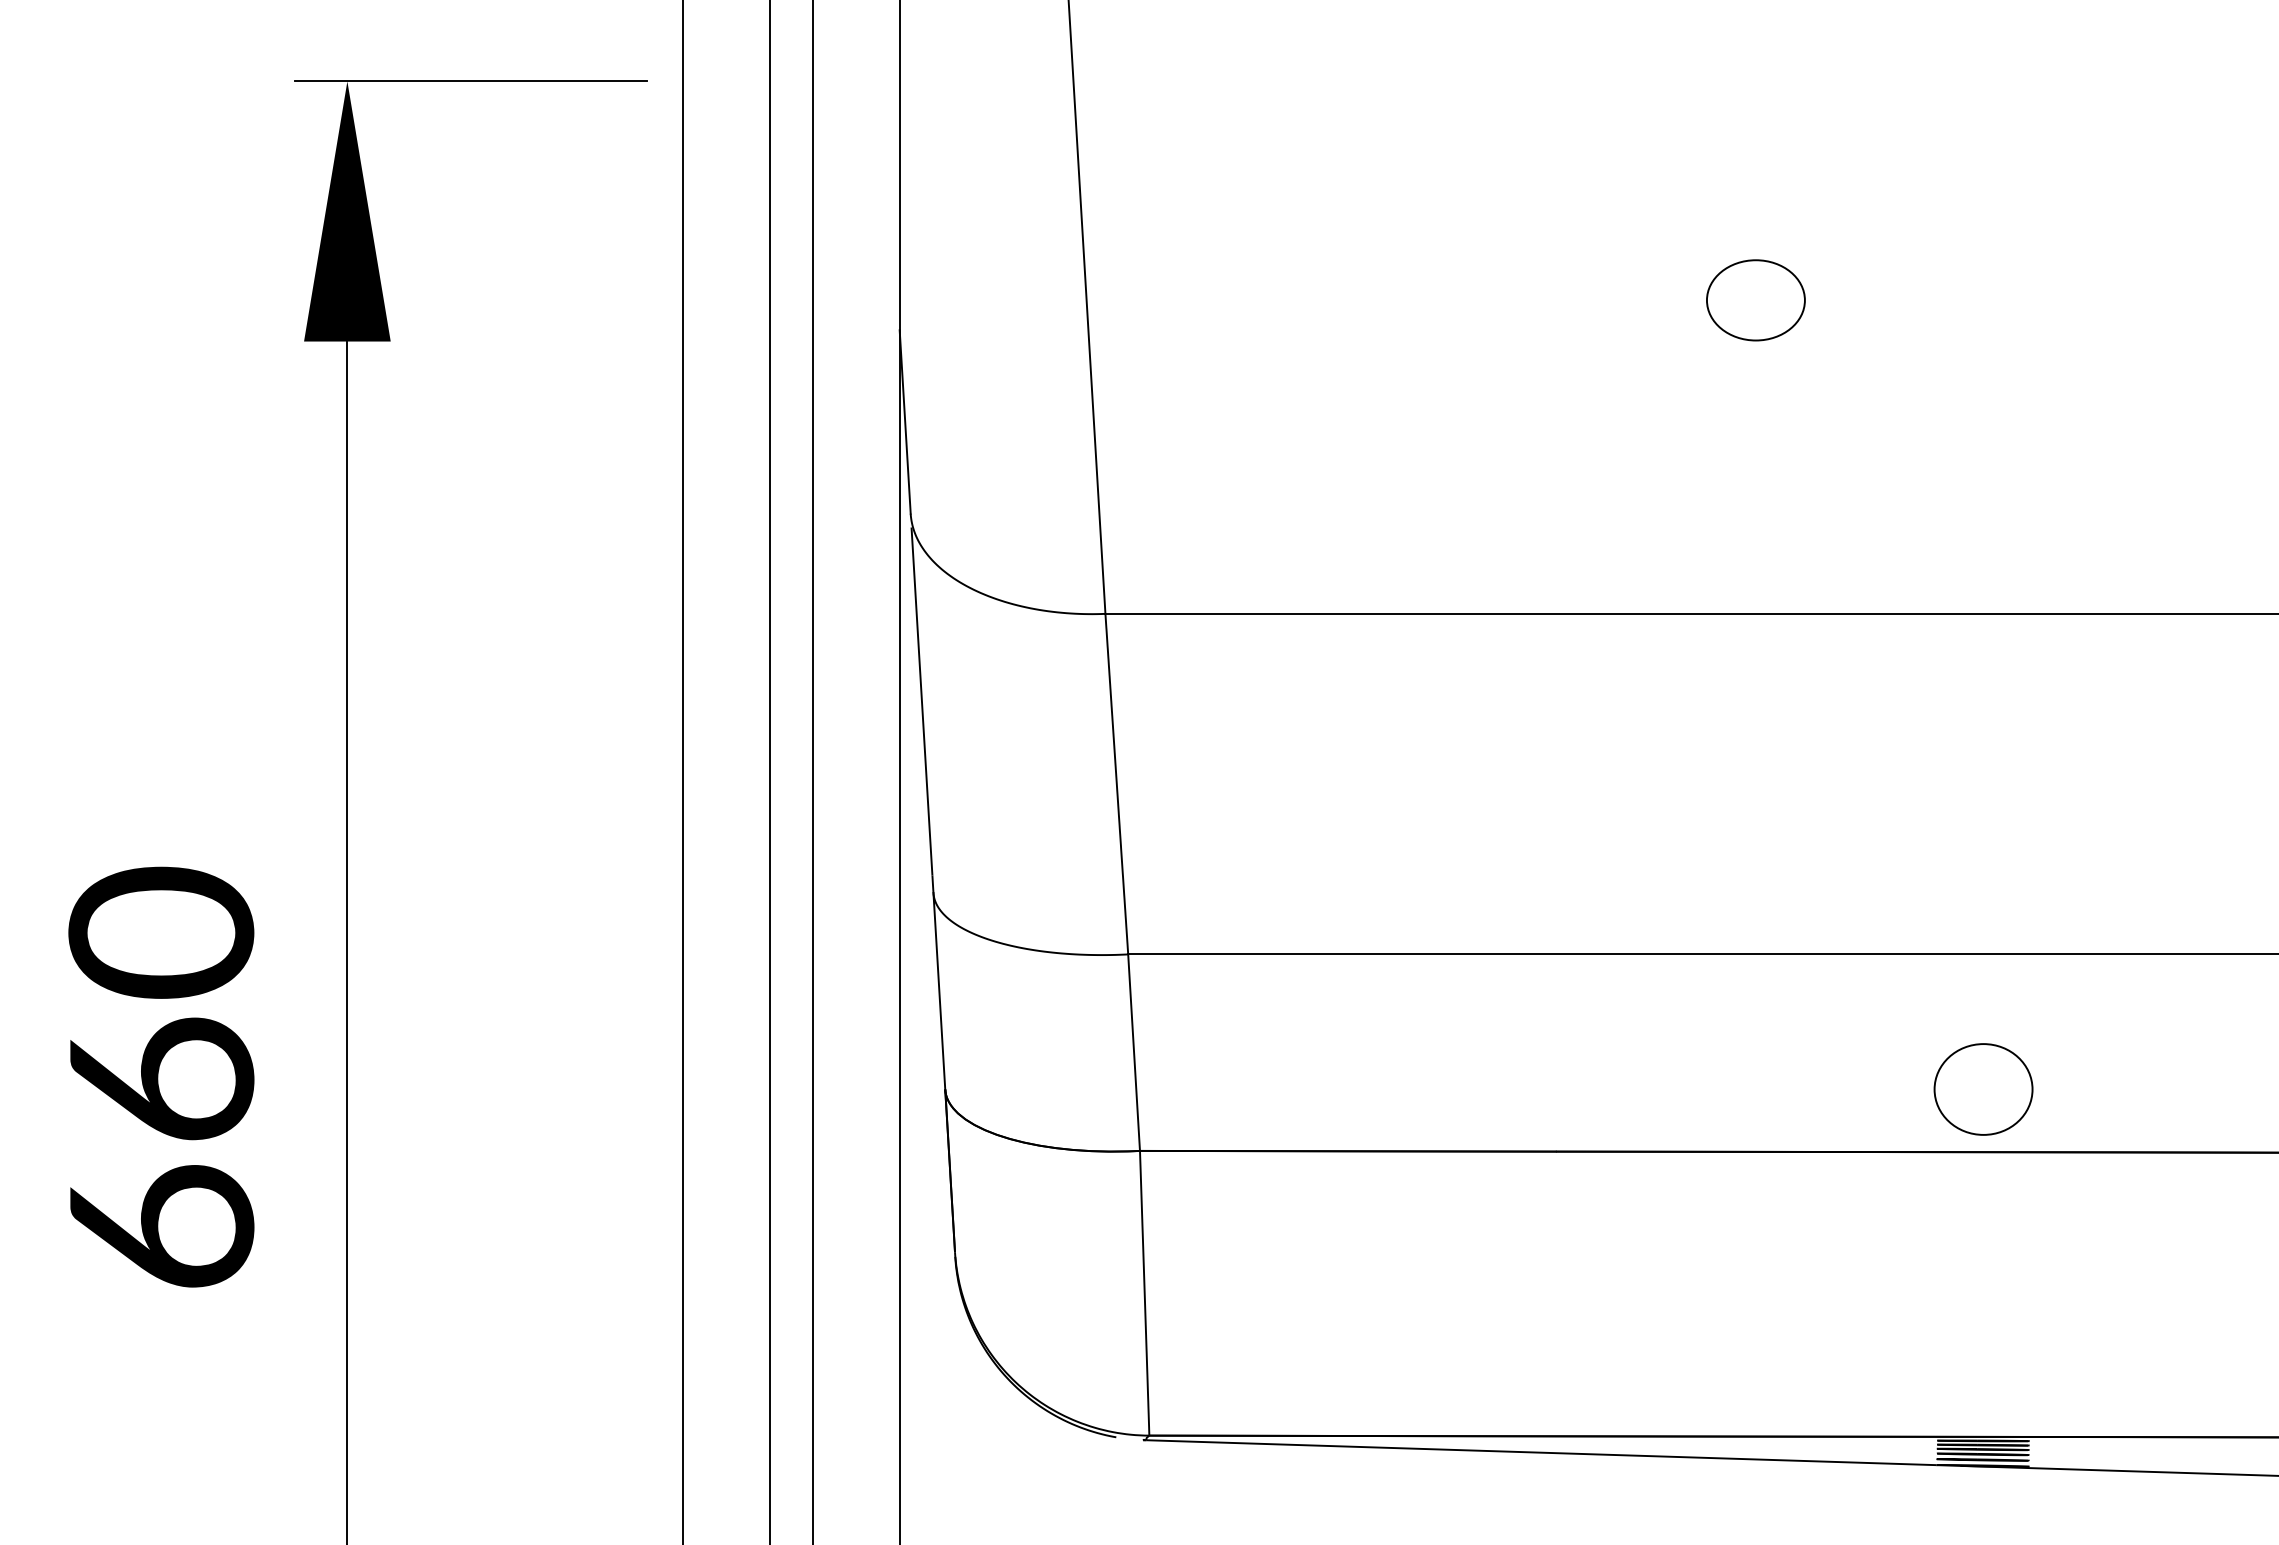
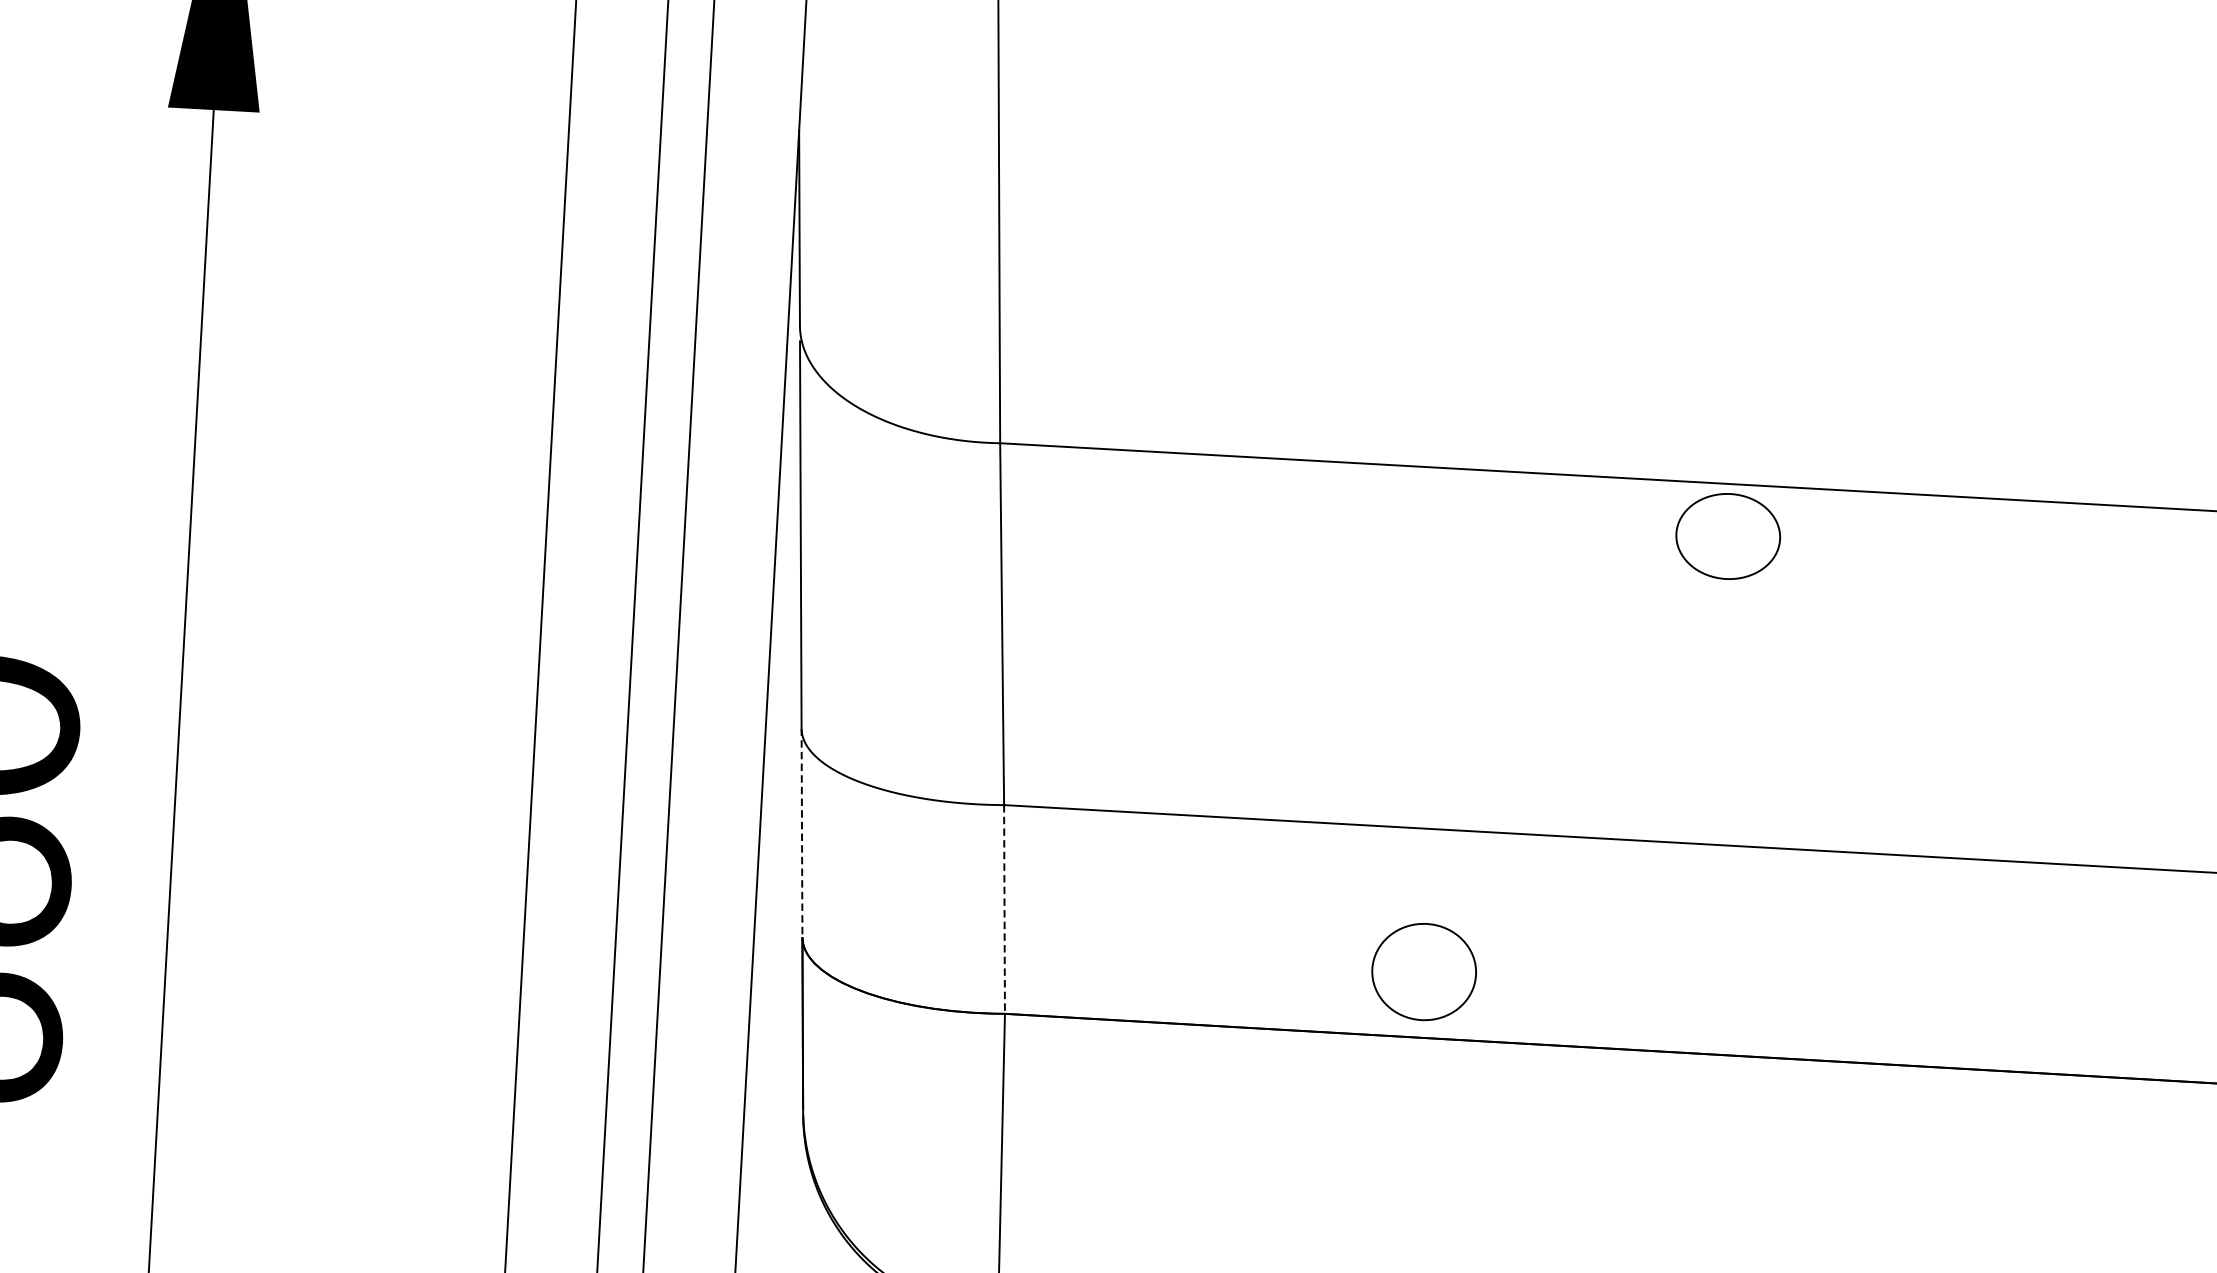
part: (1755, 300) -> (1727, 536), moved
line: (939, 991) -> (802, 833), solid -> dashed
line: (1134, 1053) -> (1004, 910), solid -> dashed
part: (1983, 1089) -> (1424, 972), moved

